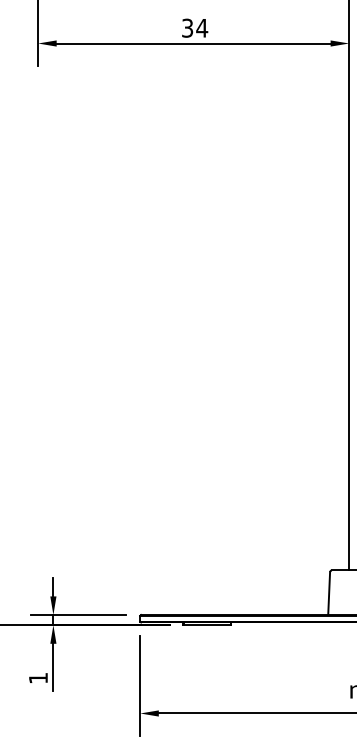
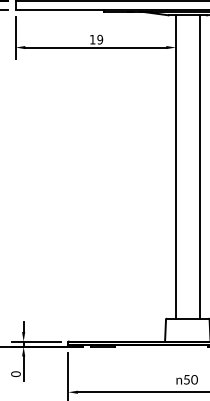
text: (194, 27) -> (96, 39), 34 -> 19
text: (37, 678) -> (15, 374), 1 -> 0

